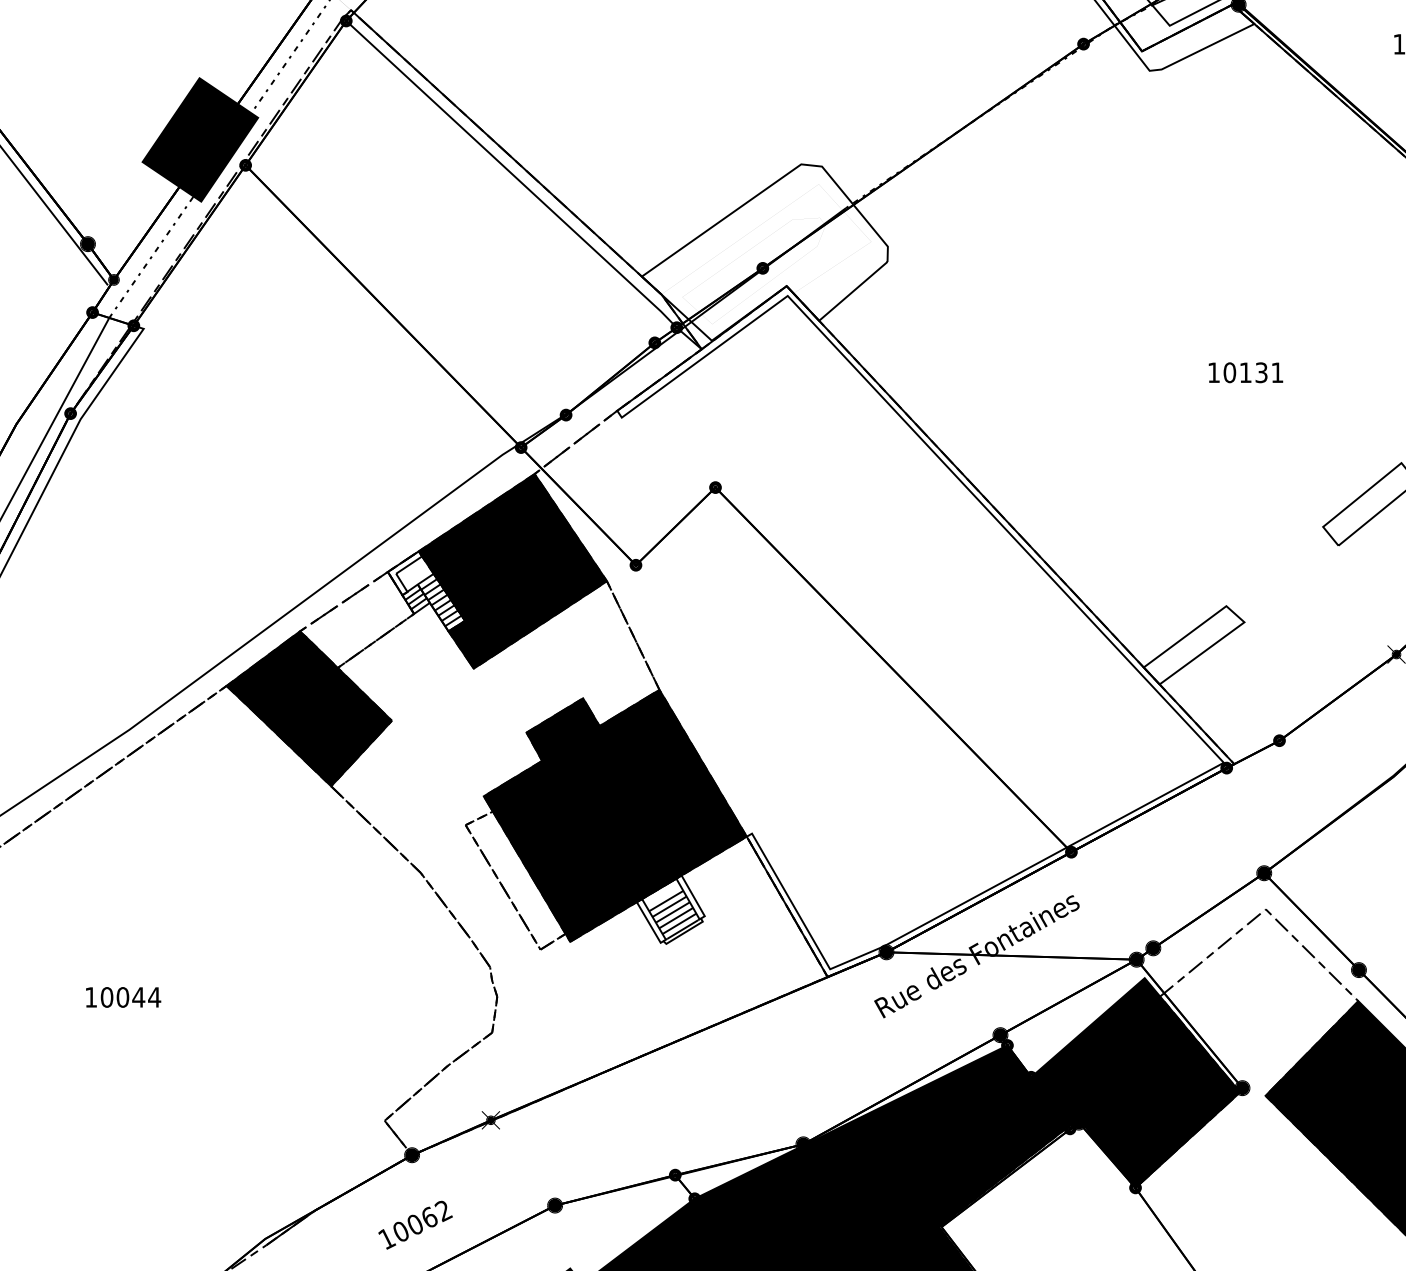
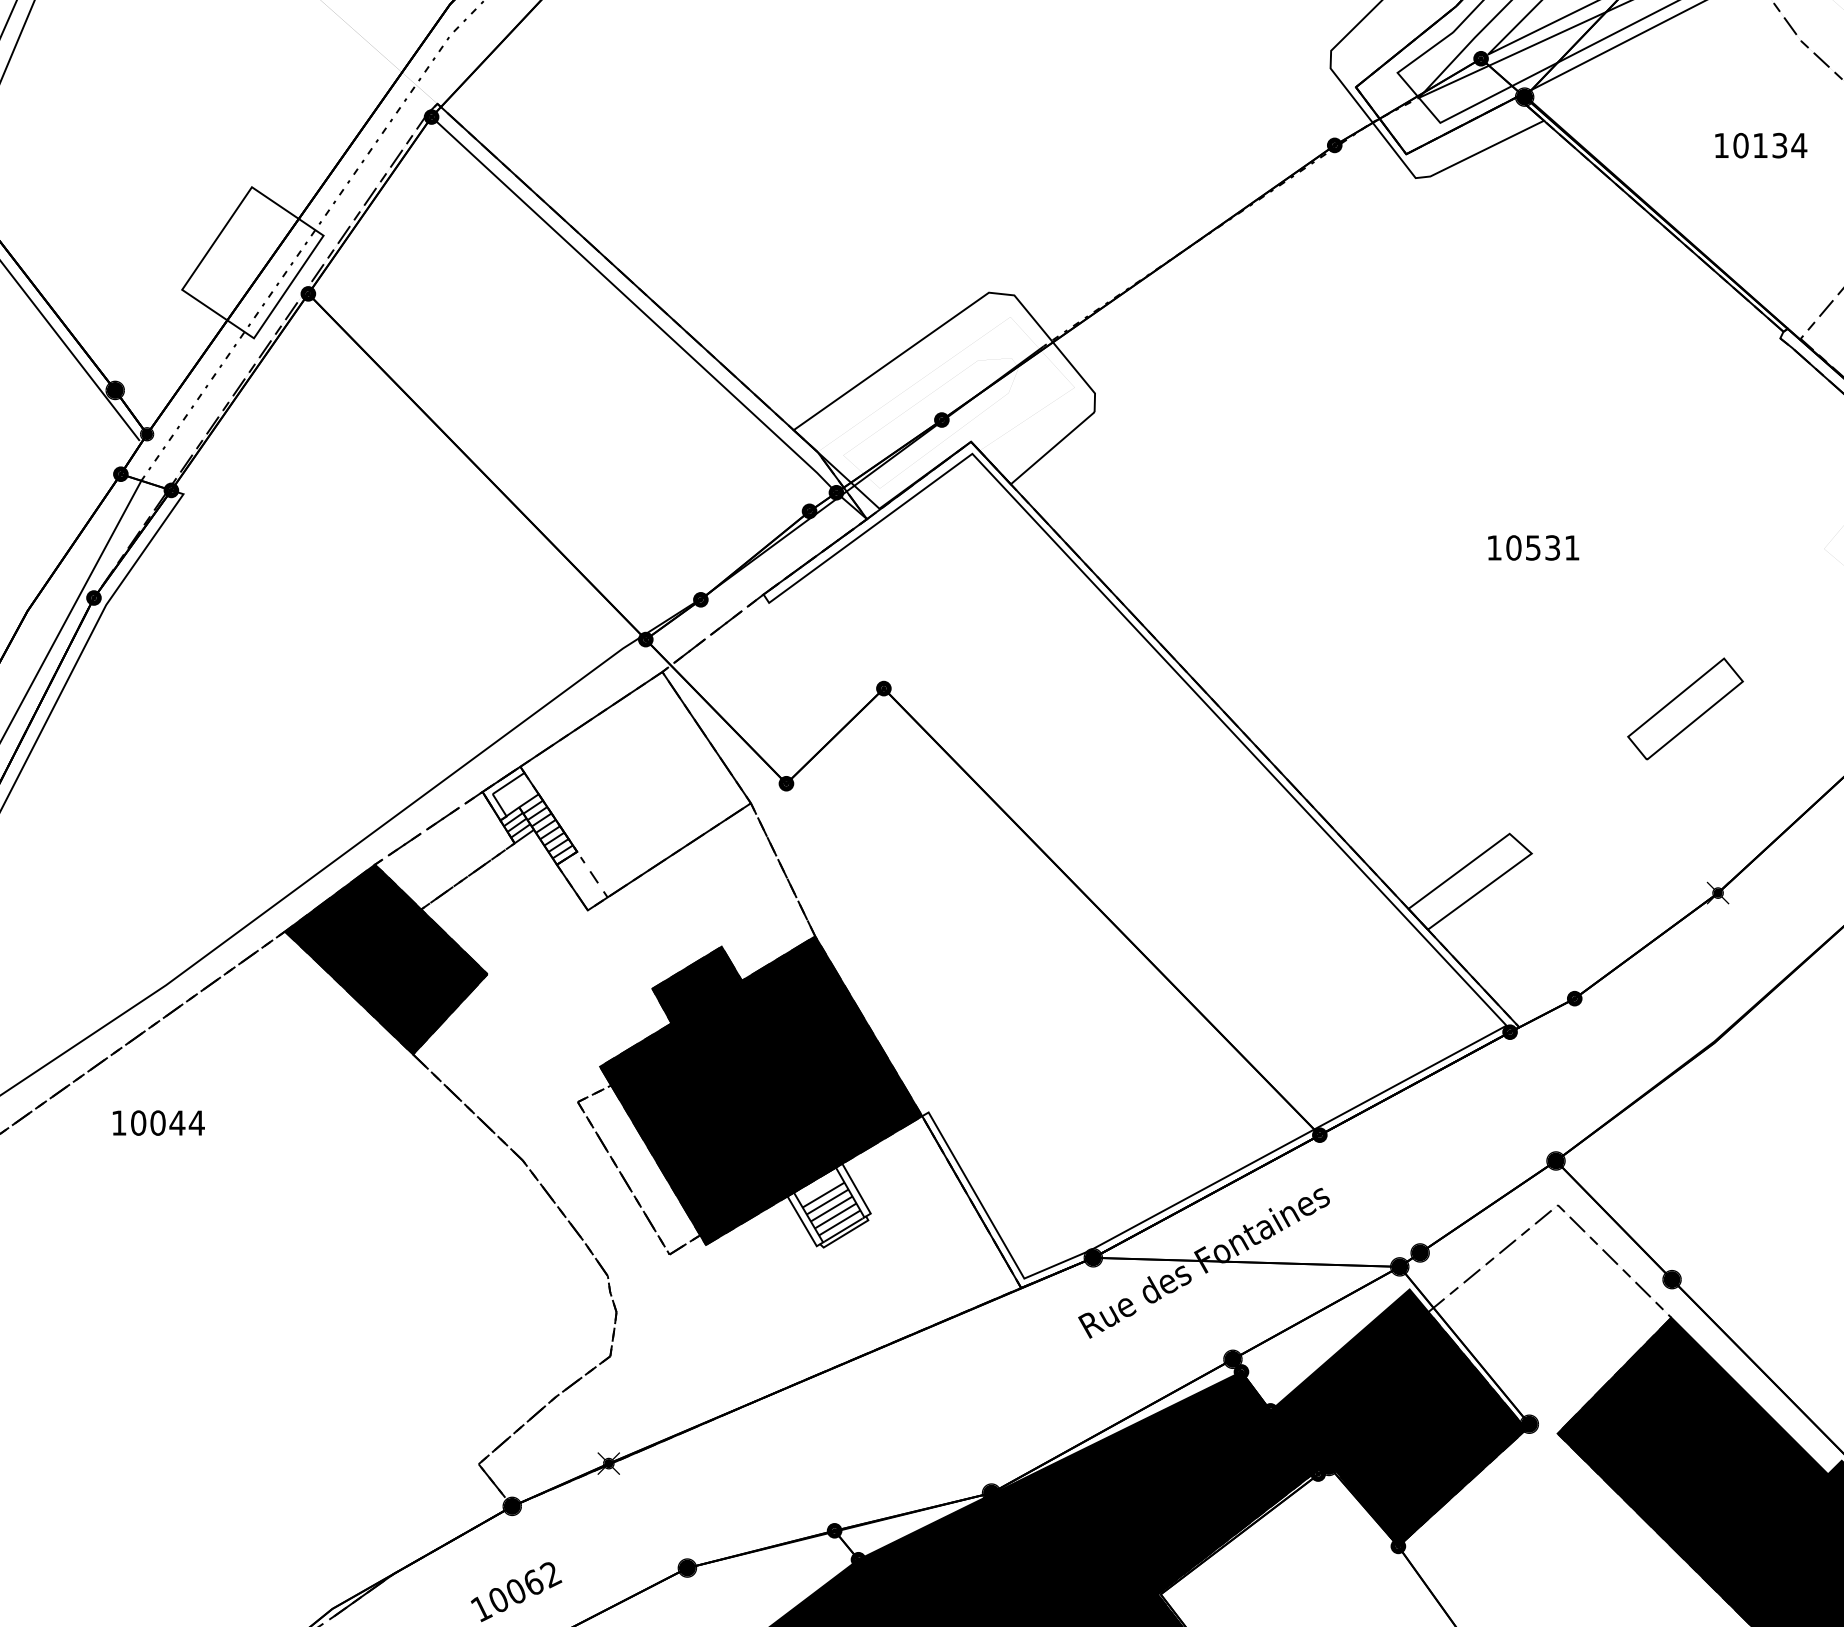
fill: (200, 139) -> (252, 262), removed
text: (1245, 372) -> (1533, 547), 10131 -> 10531
fill: (512, 571) -> (635, 791), removed
text: (123, 996) -> (158, 1122), moved

